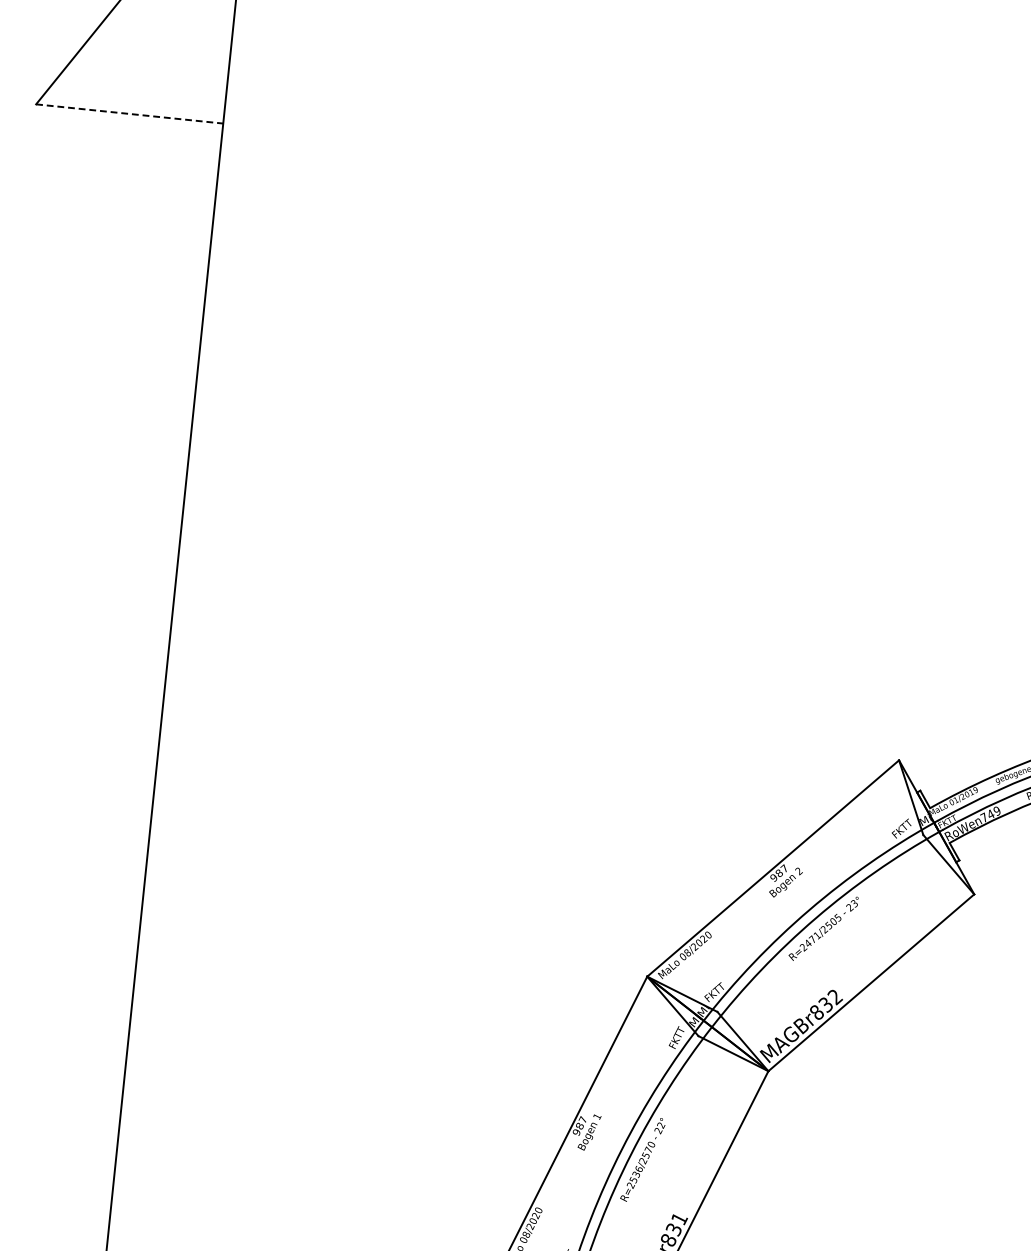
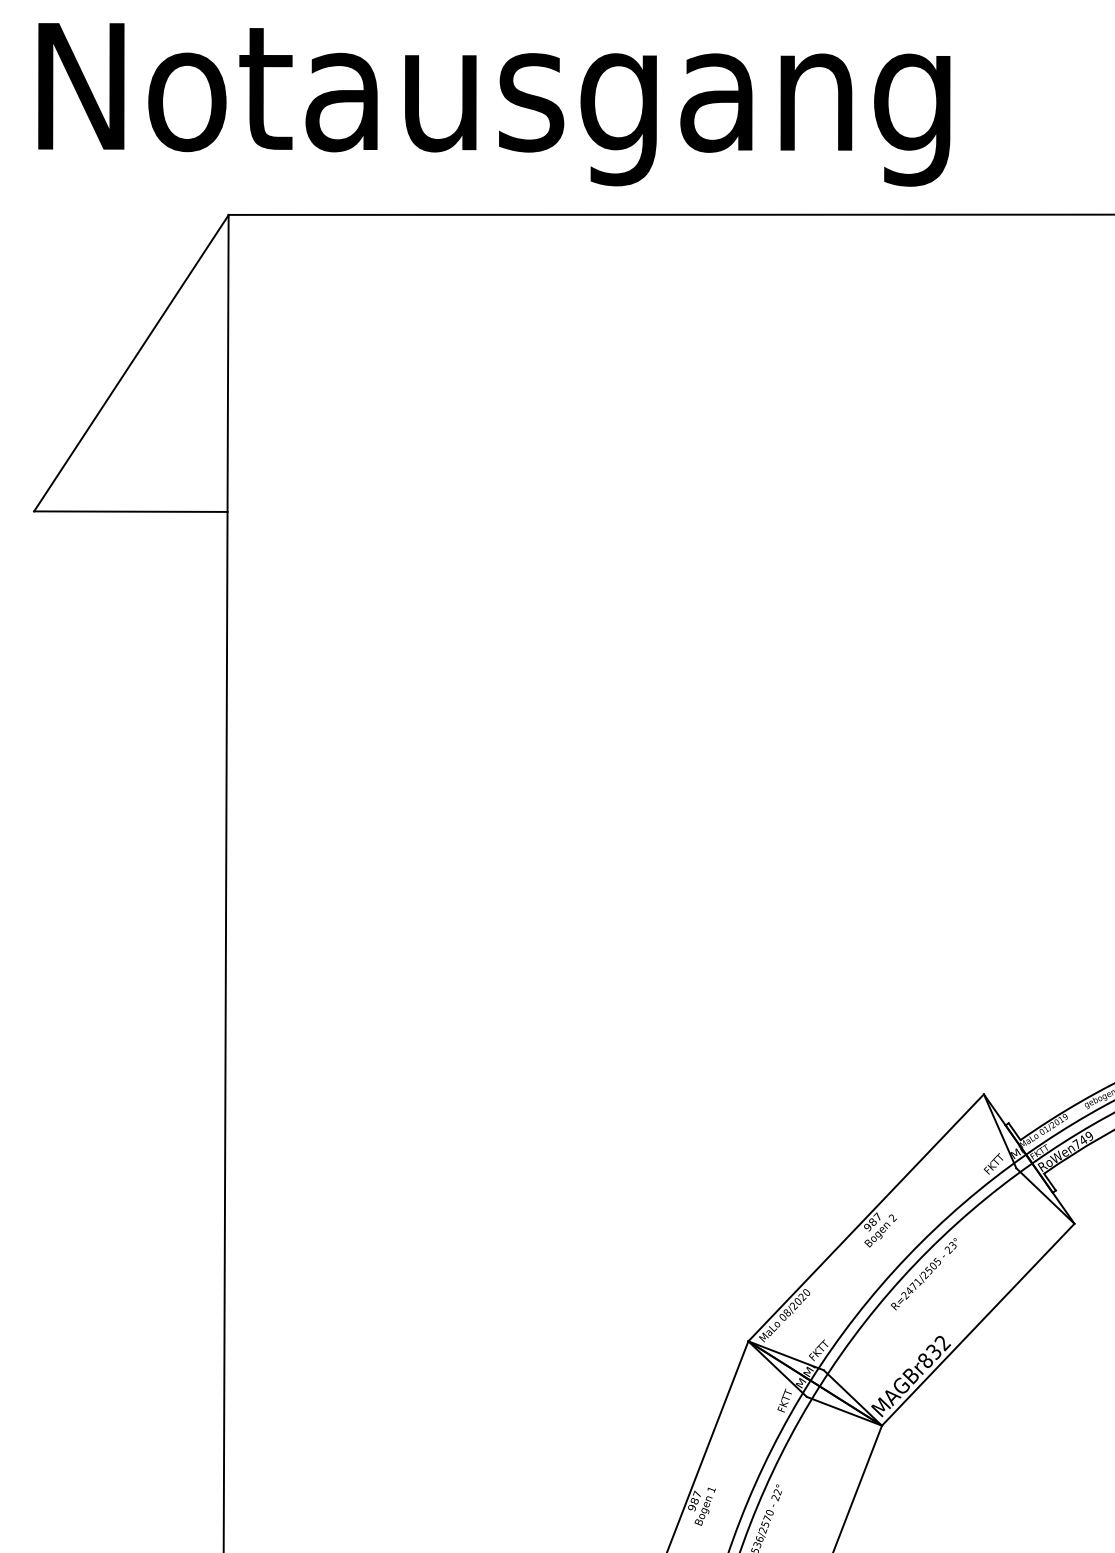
line: (129, 113) -> (130, 511), dashed -> solid

